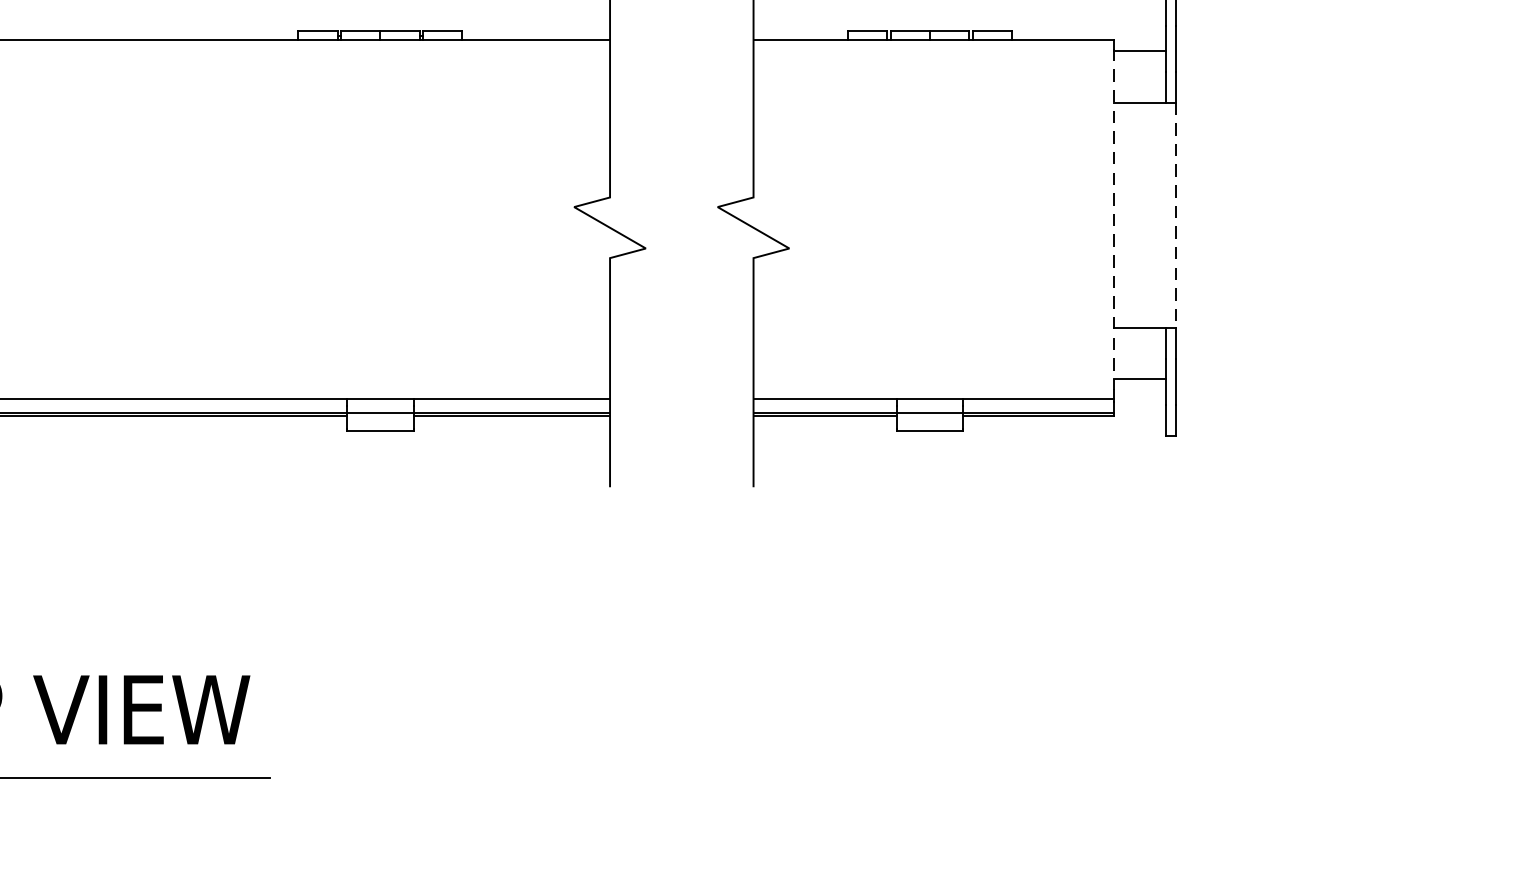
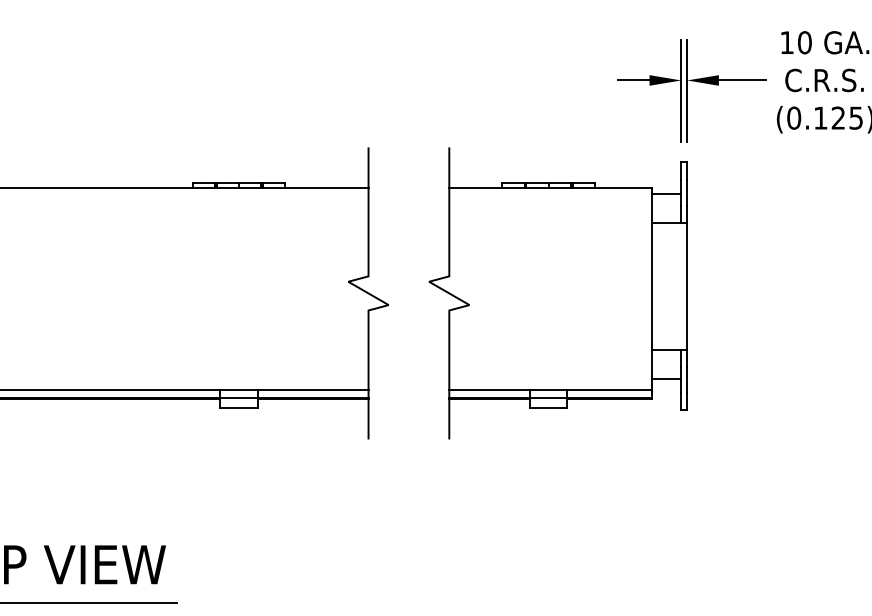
line: (1176, 215) -> (687, 286), dashed -> solid
line: (1114, 220) -> (652, 289), dashed -> solid

